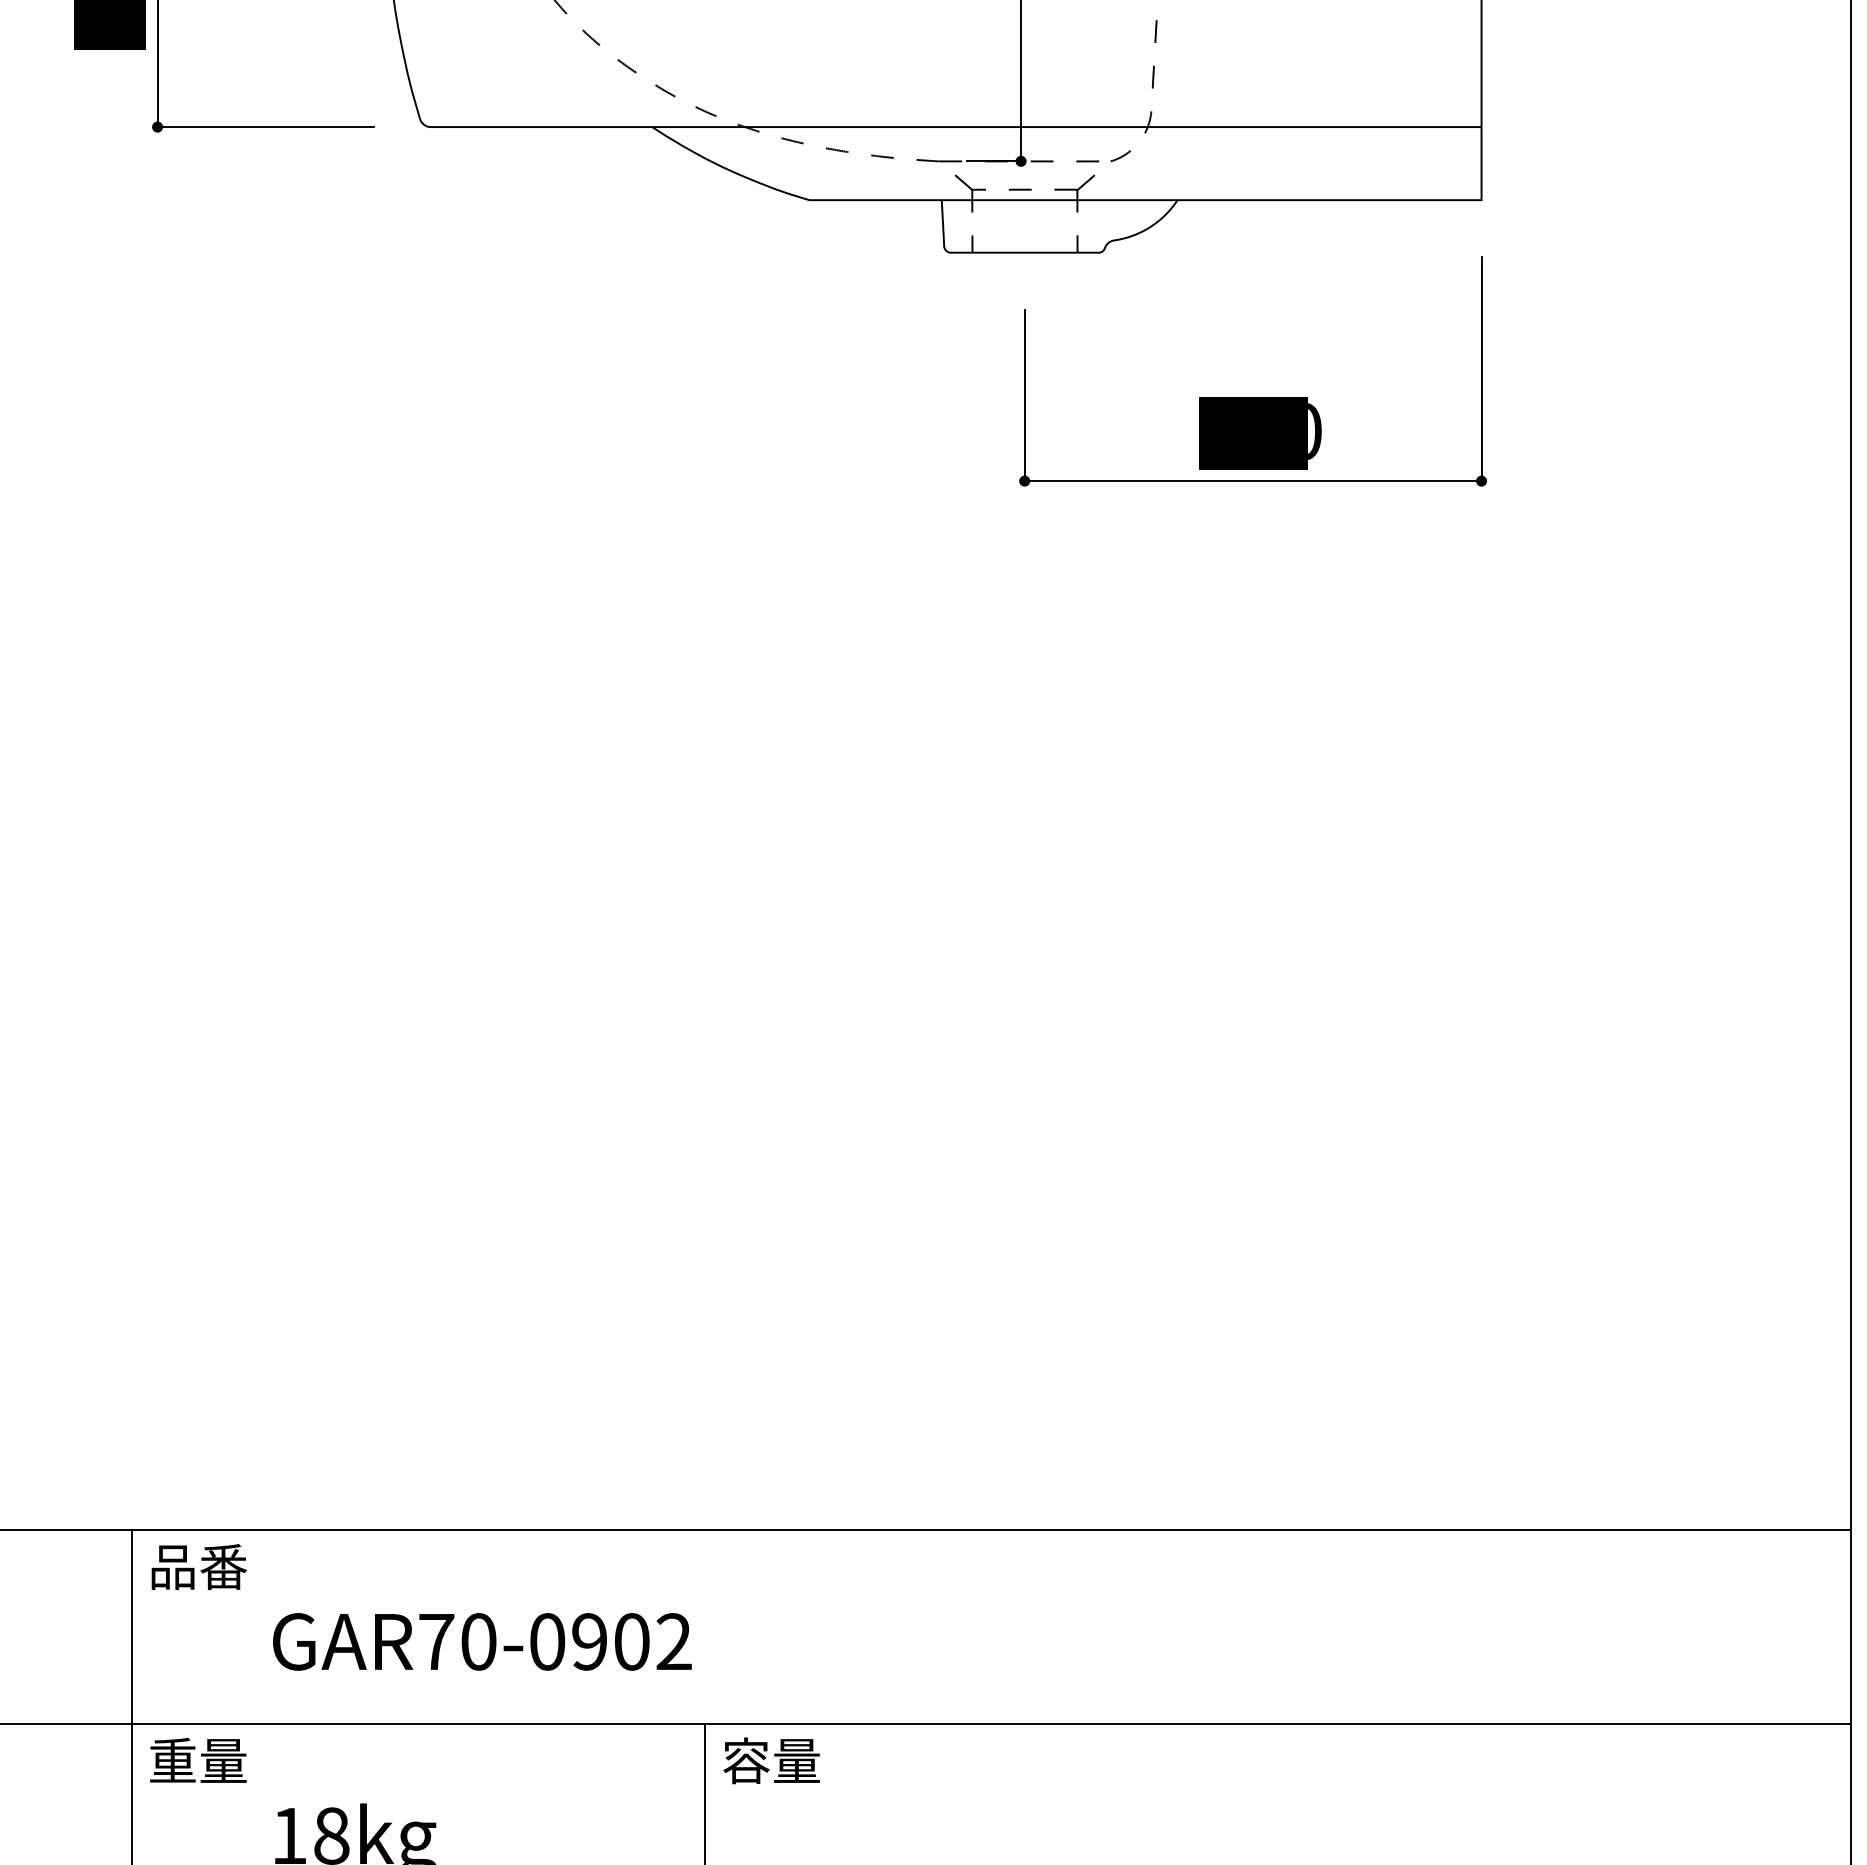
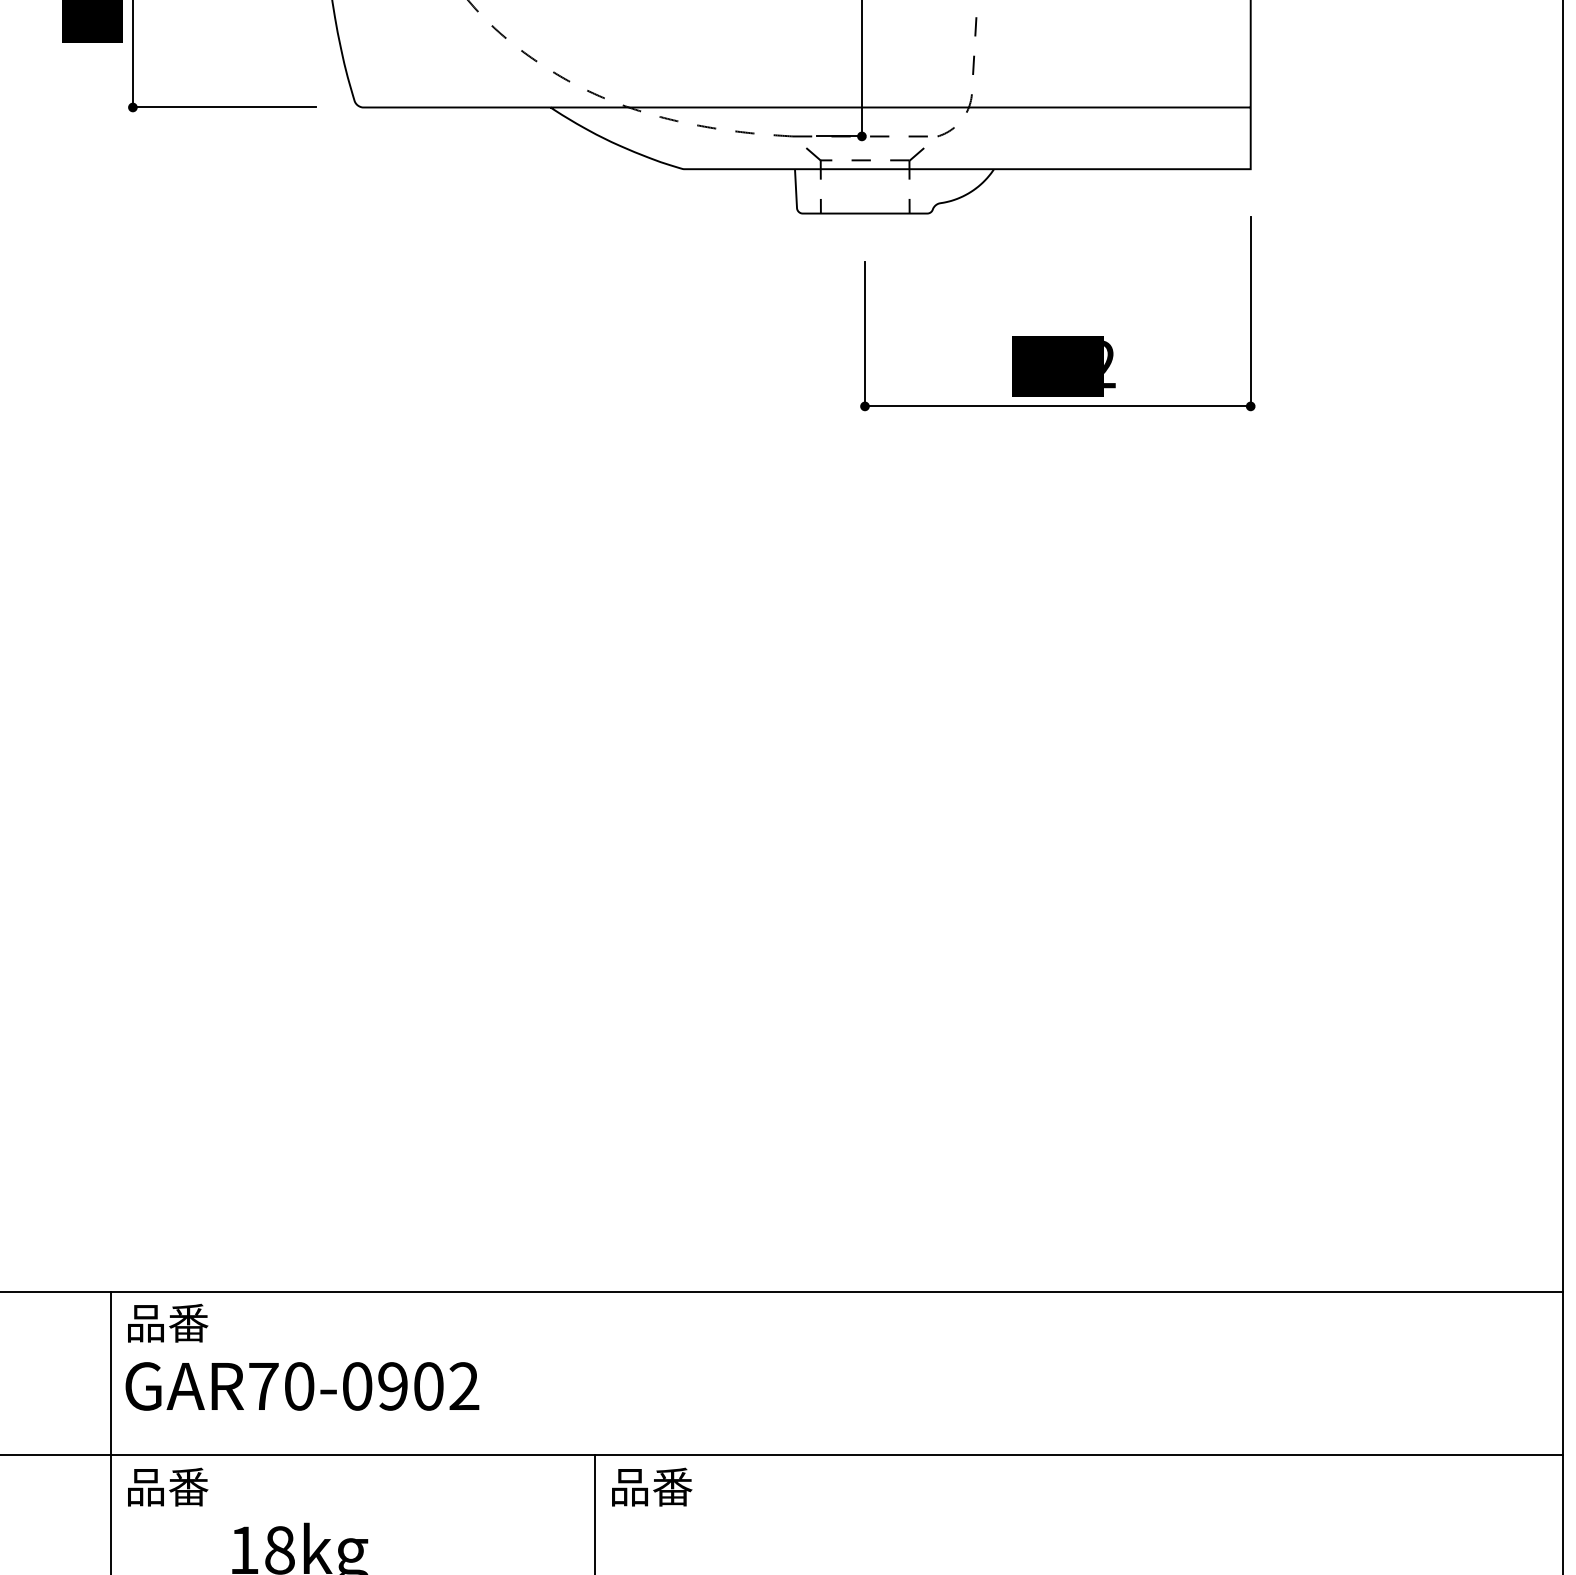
text: (1314, 431) -> (1109, 364), 200 -> 102
text: (482, 1641) -> (302, 1386), moved
text: (198, 1760) -> (167, 1486), 重量 -> 品番
text: (771, 1760) -> (651, 1486), 容量 -> 品番

